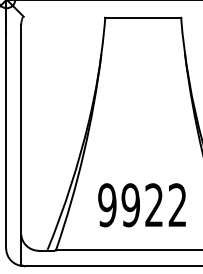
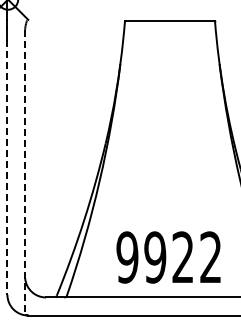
line: (6, 141) -> (7, 167), solid -> dashed
line: (21, 145) -> (25, 172), solid -> dashed
text: (141, 205) -> (168, 257), moved

